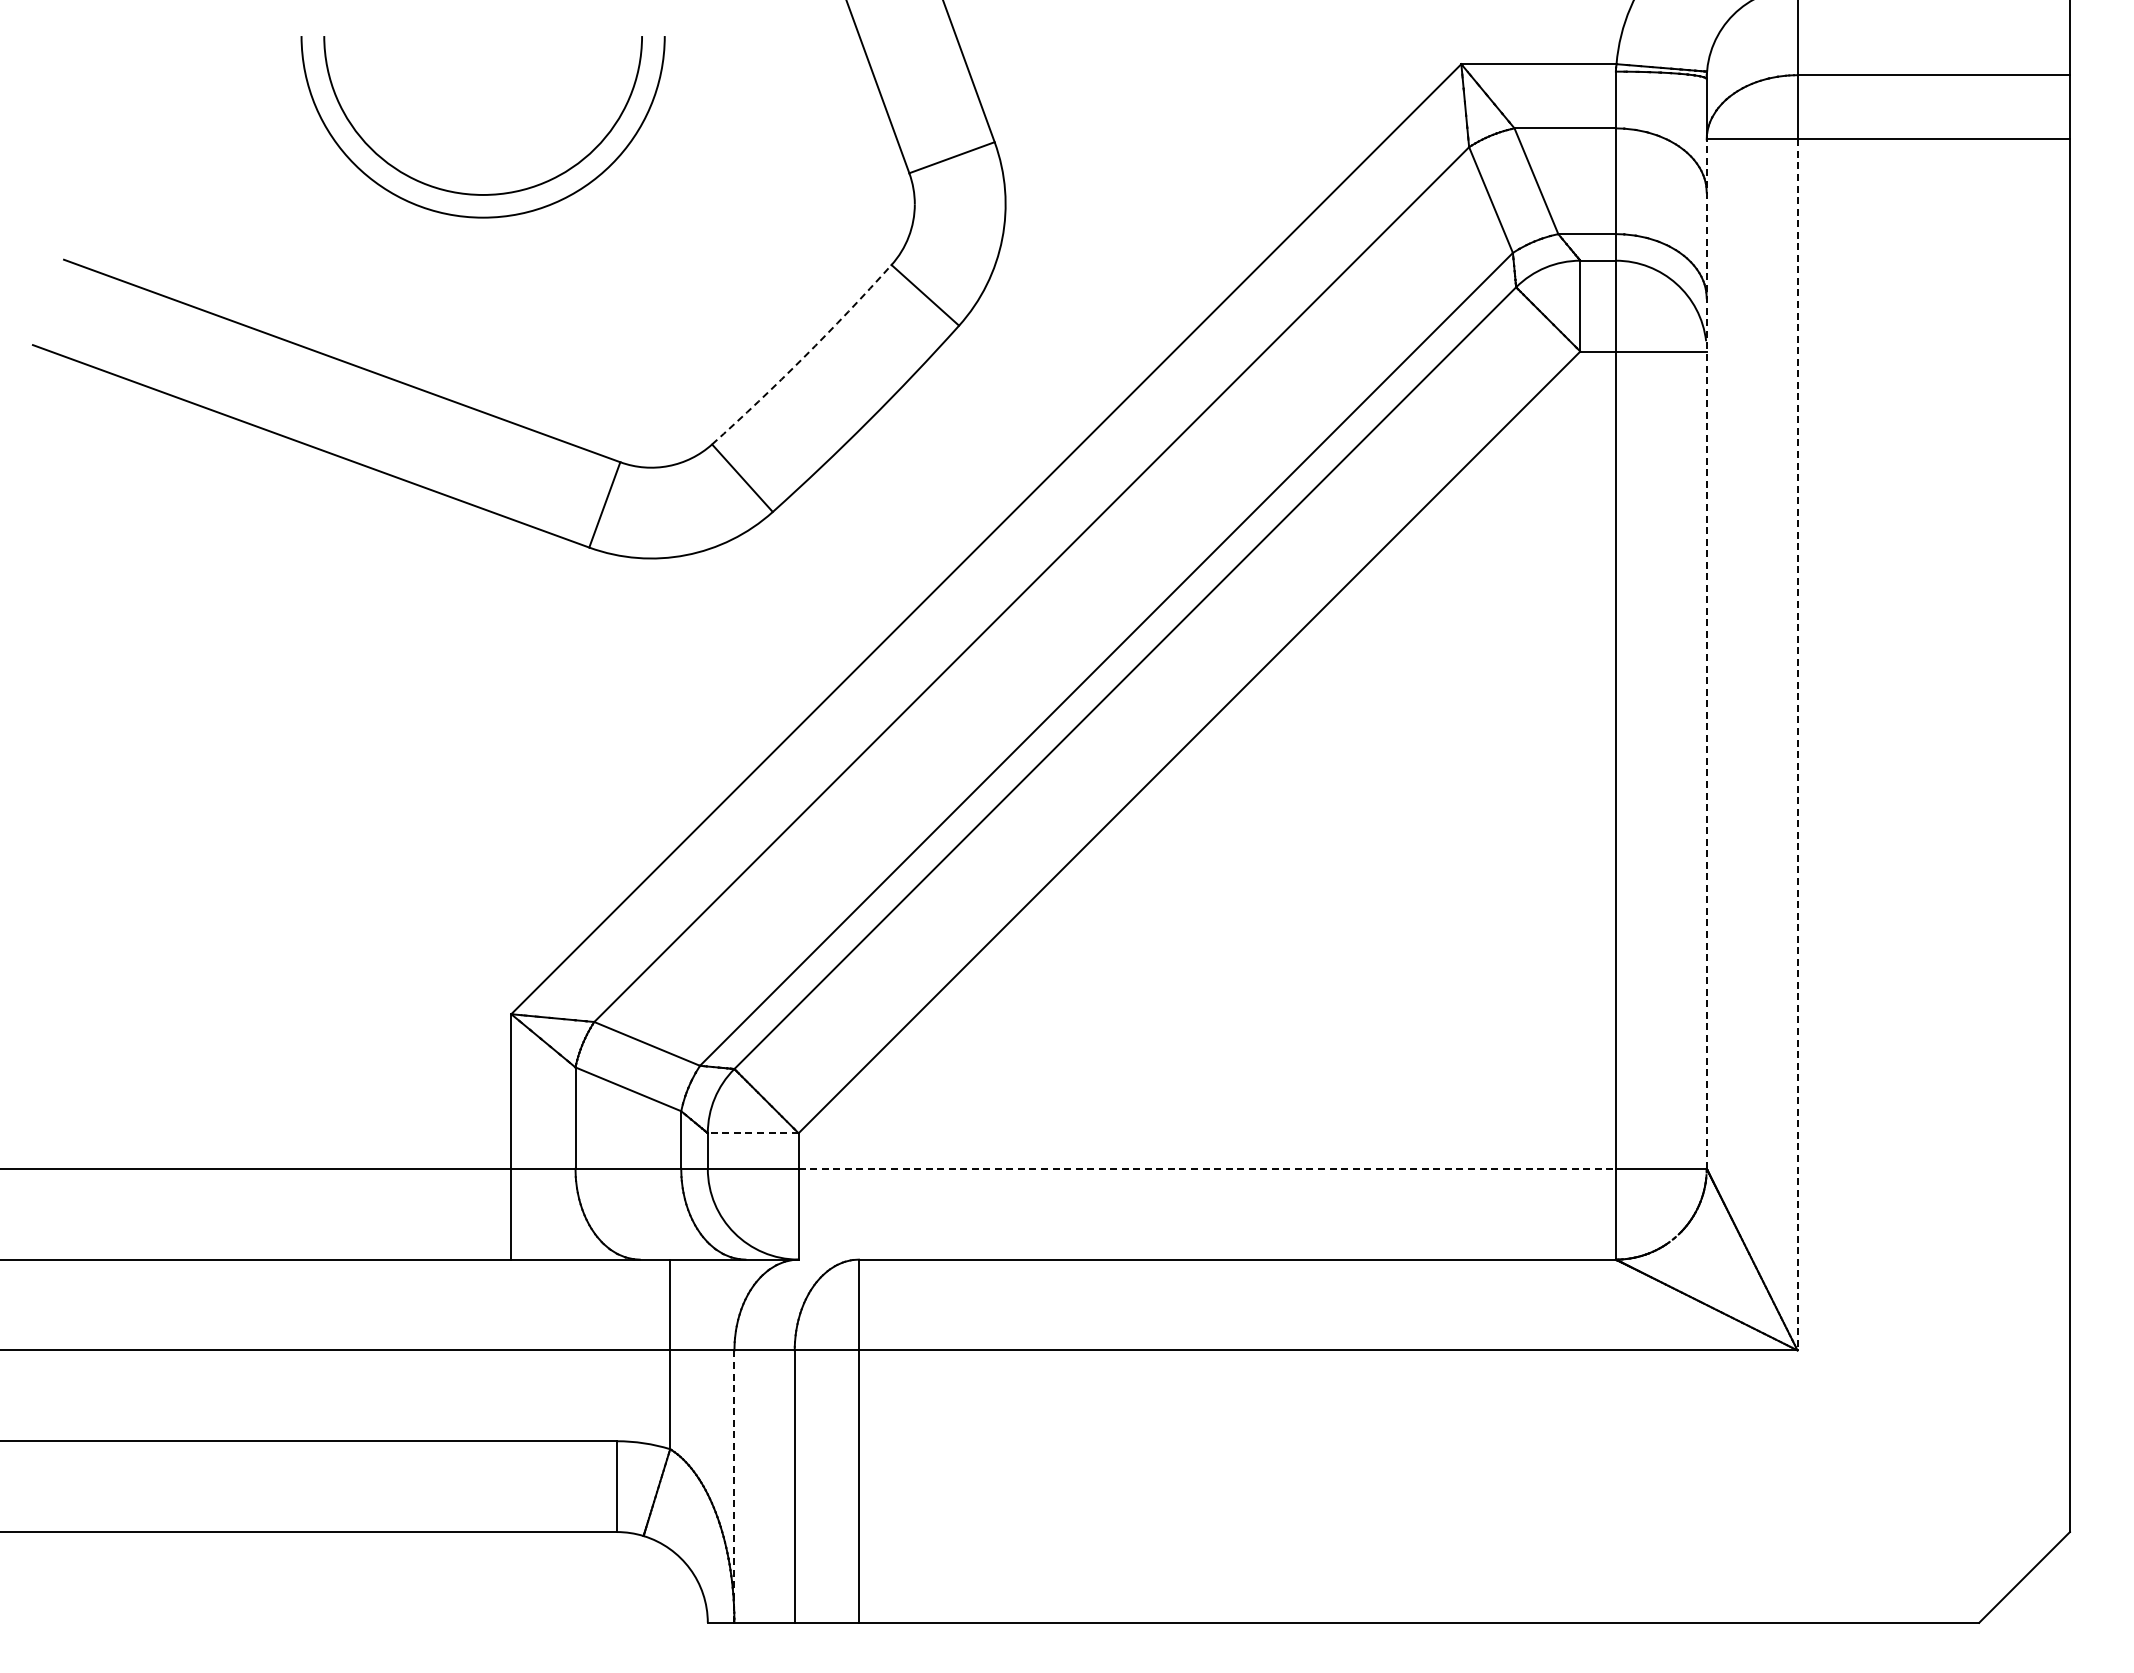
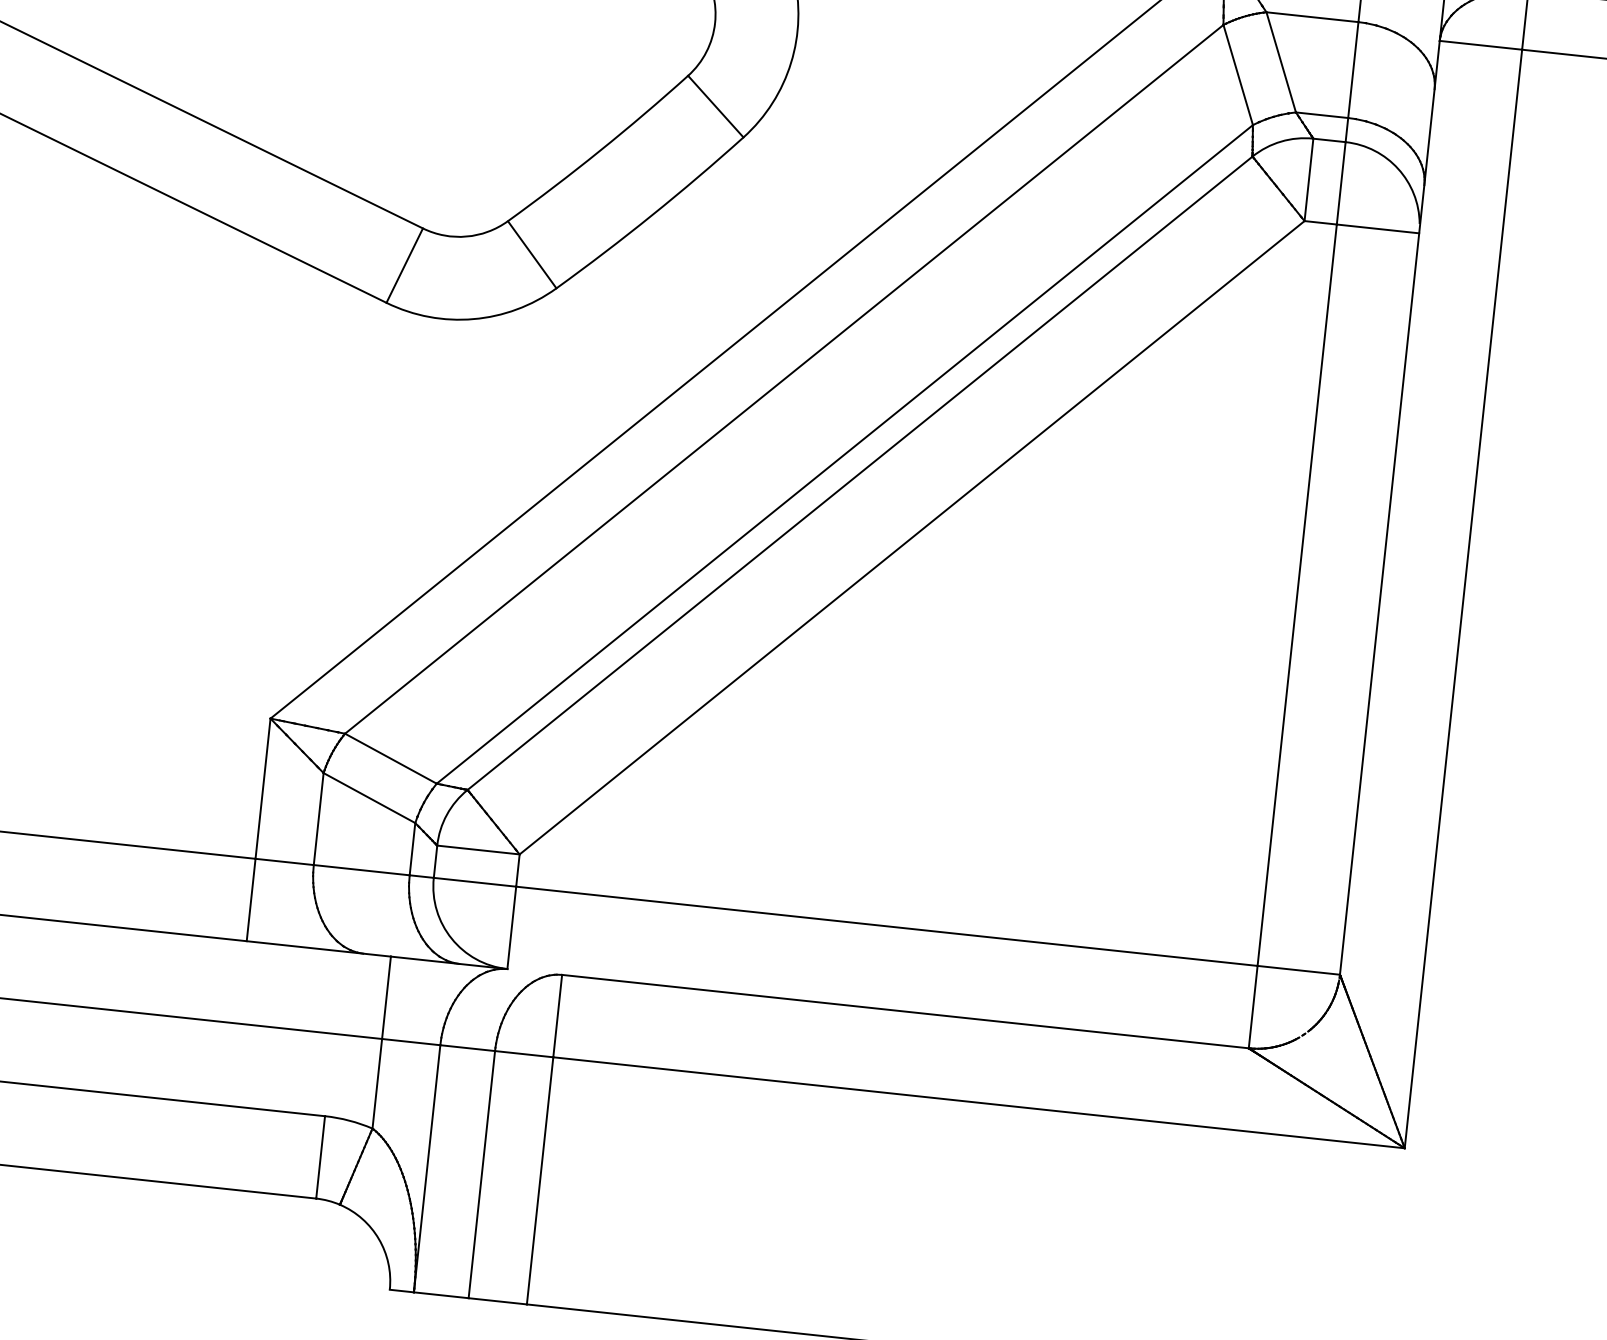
arc: (804, 357) -> (600, 151), dashed -> solid
line: (1706, 654) -> (1389, 508), dashed -> solid
line: (1797, 744) -> (1463, 598), dashed -> solid
line: (752, 1133) -> (477, 850), dashed -> solid
line: (1207, 1168) -> (887, 926), dashed -> solid
line: (734, 1487) -> (427, 1169), dashed -> solid

